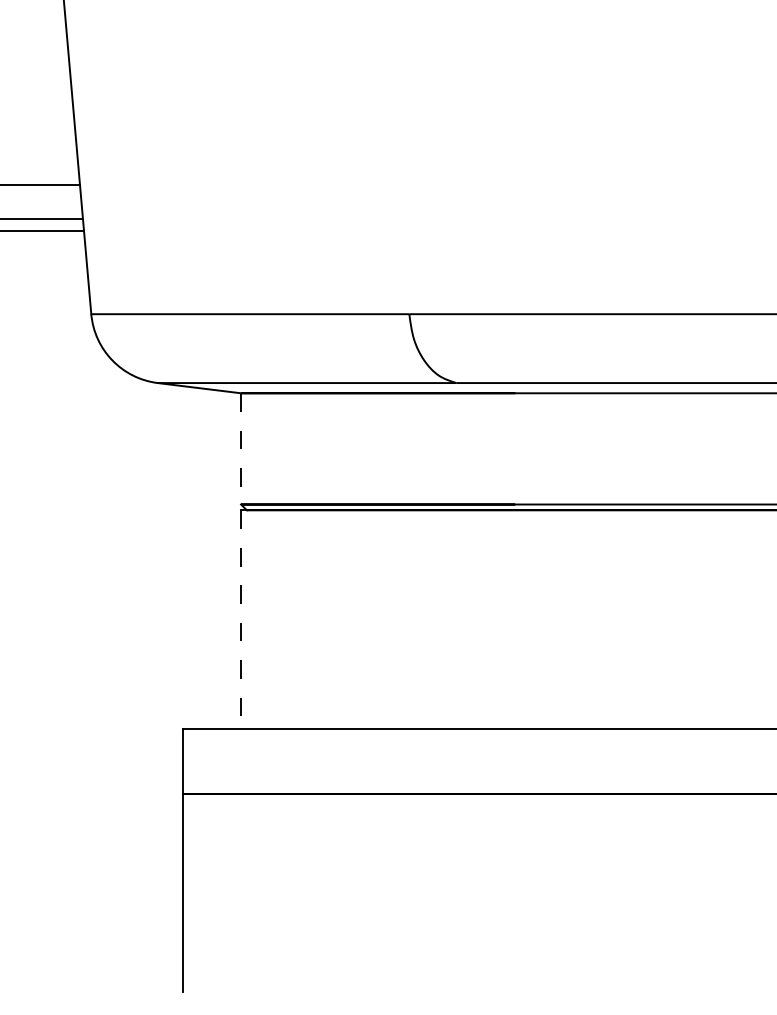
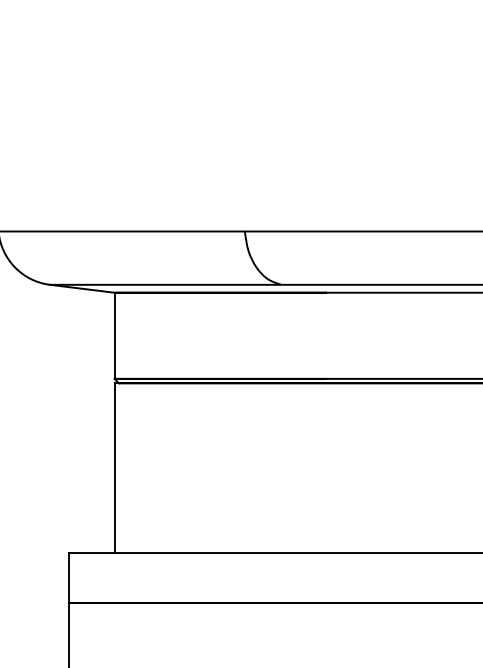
line: (241, 448) -> (114, 335), dashed -> solid
line: (241, 620) -> (114, 468), dashed -> solid

